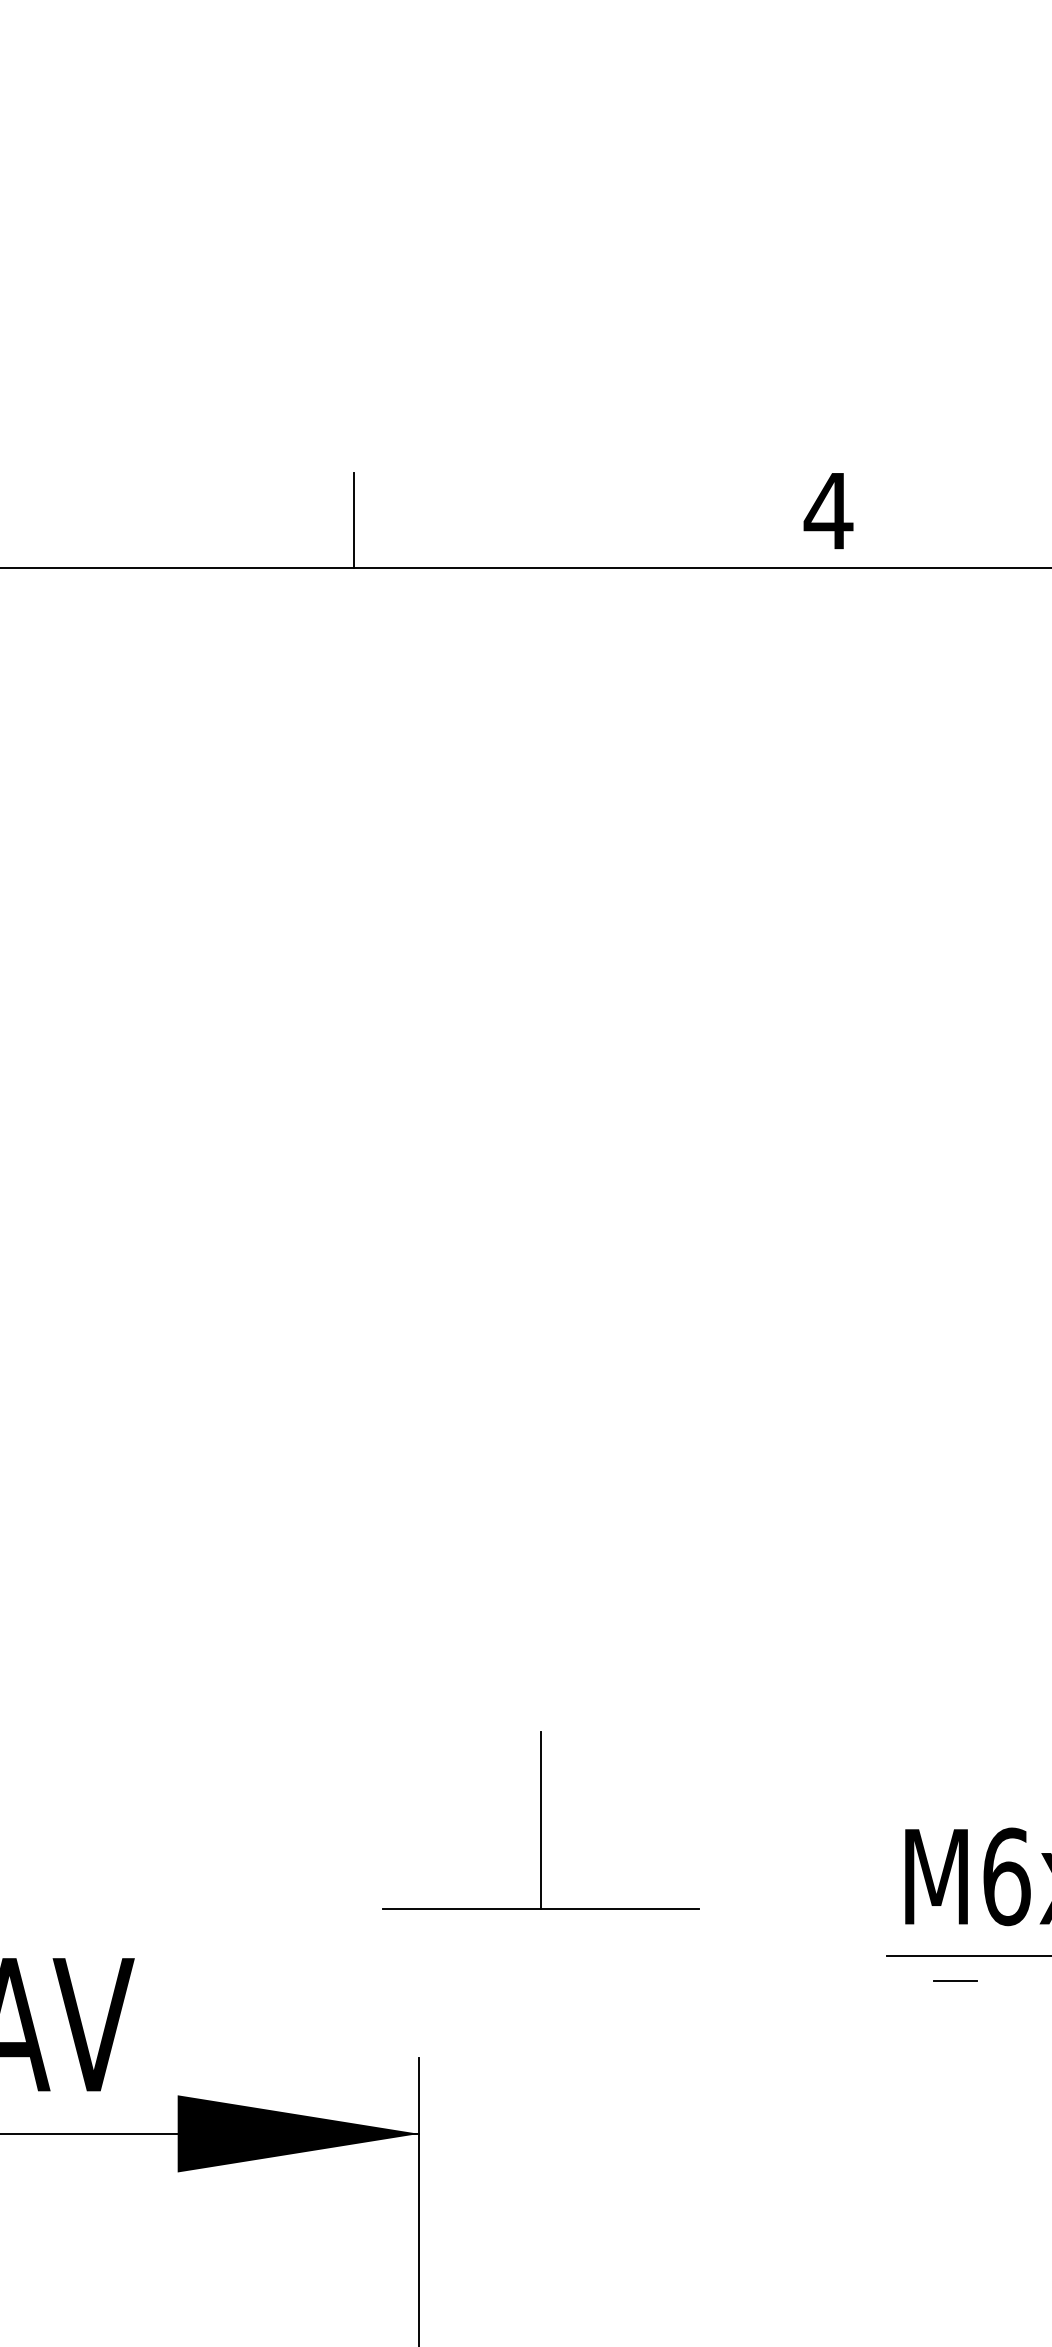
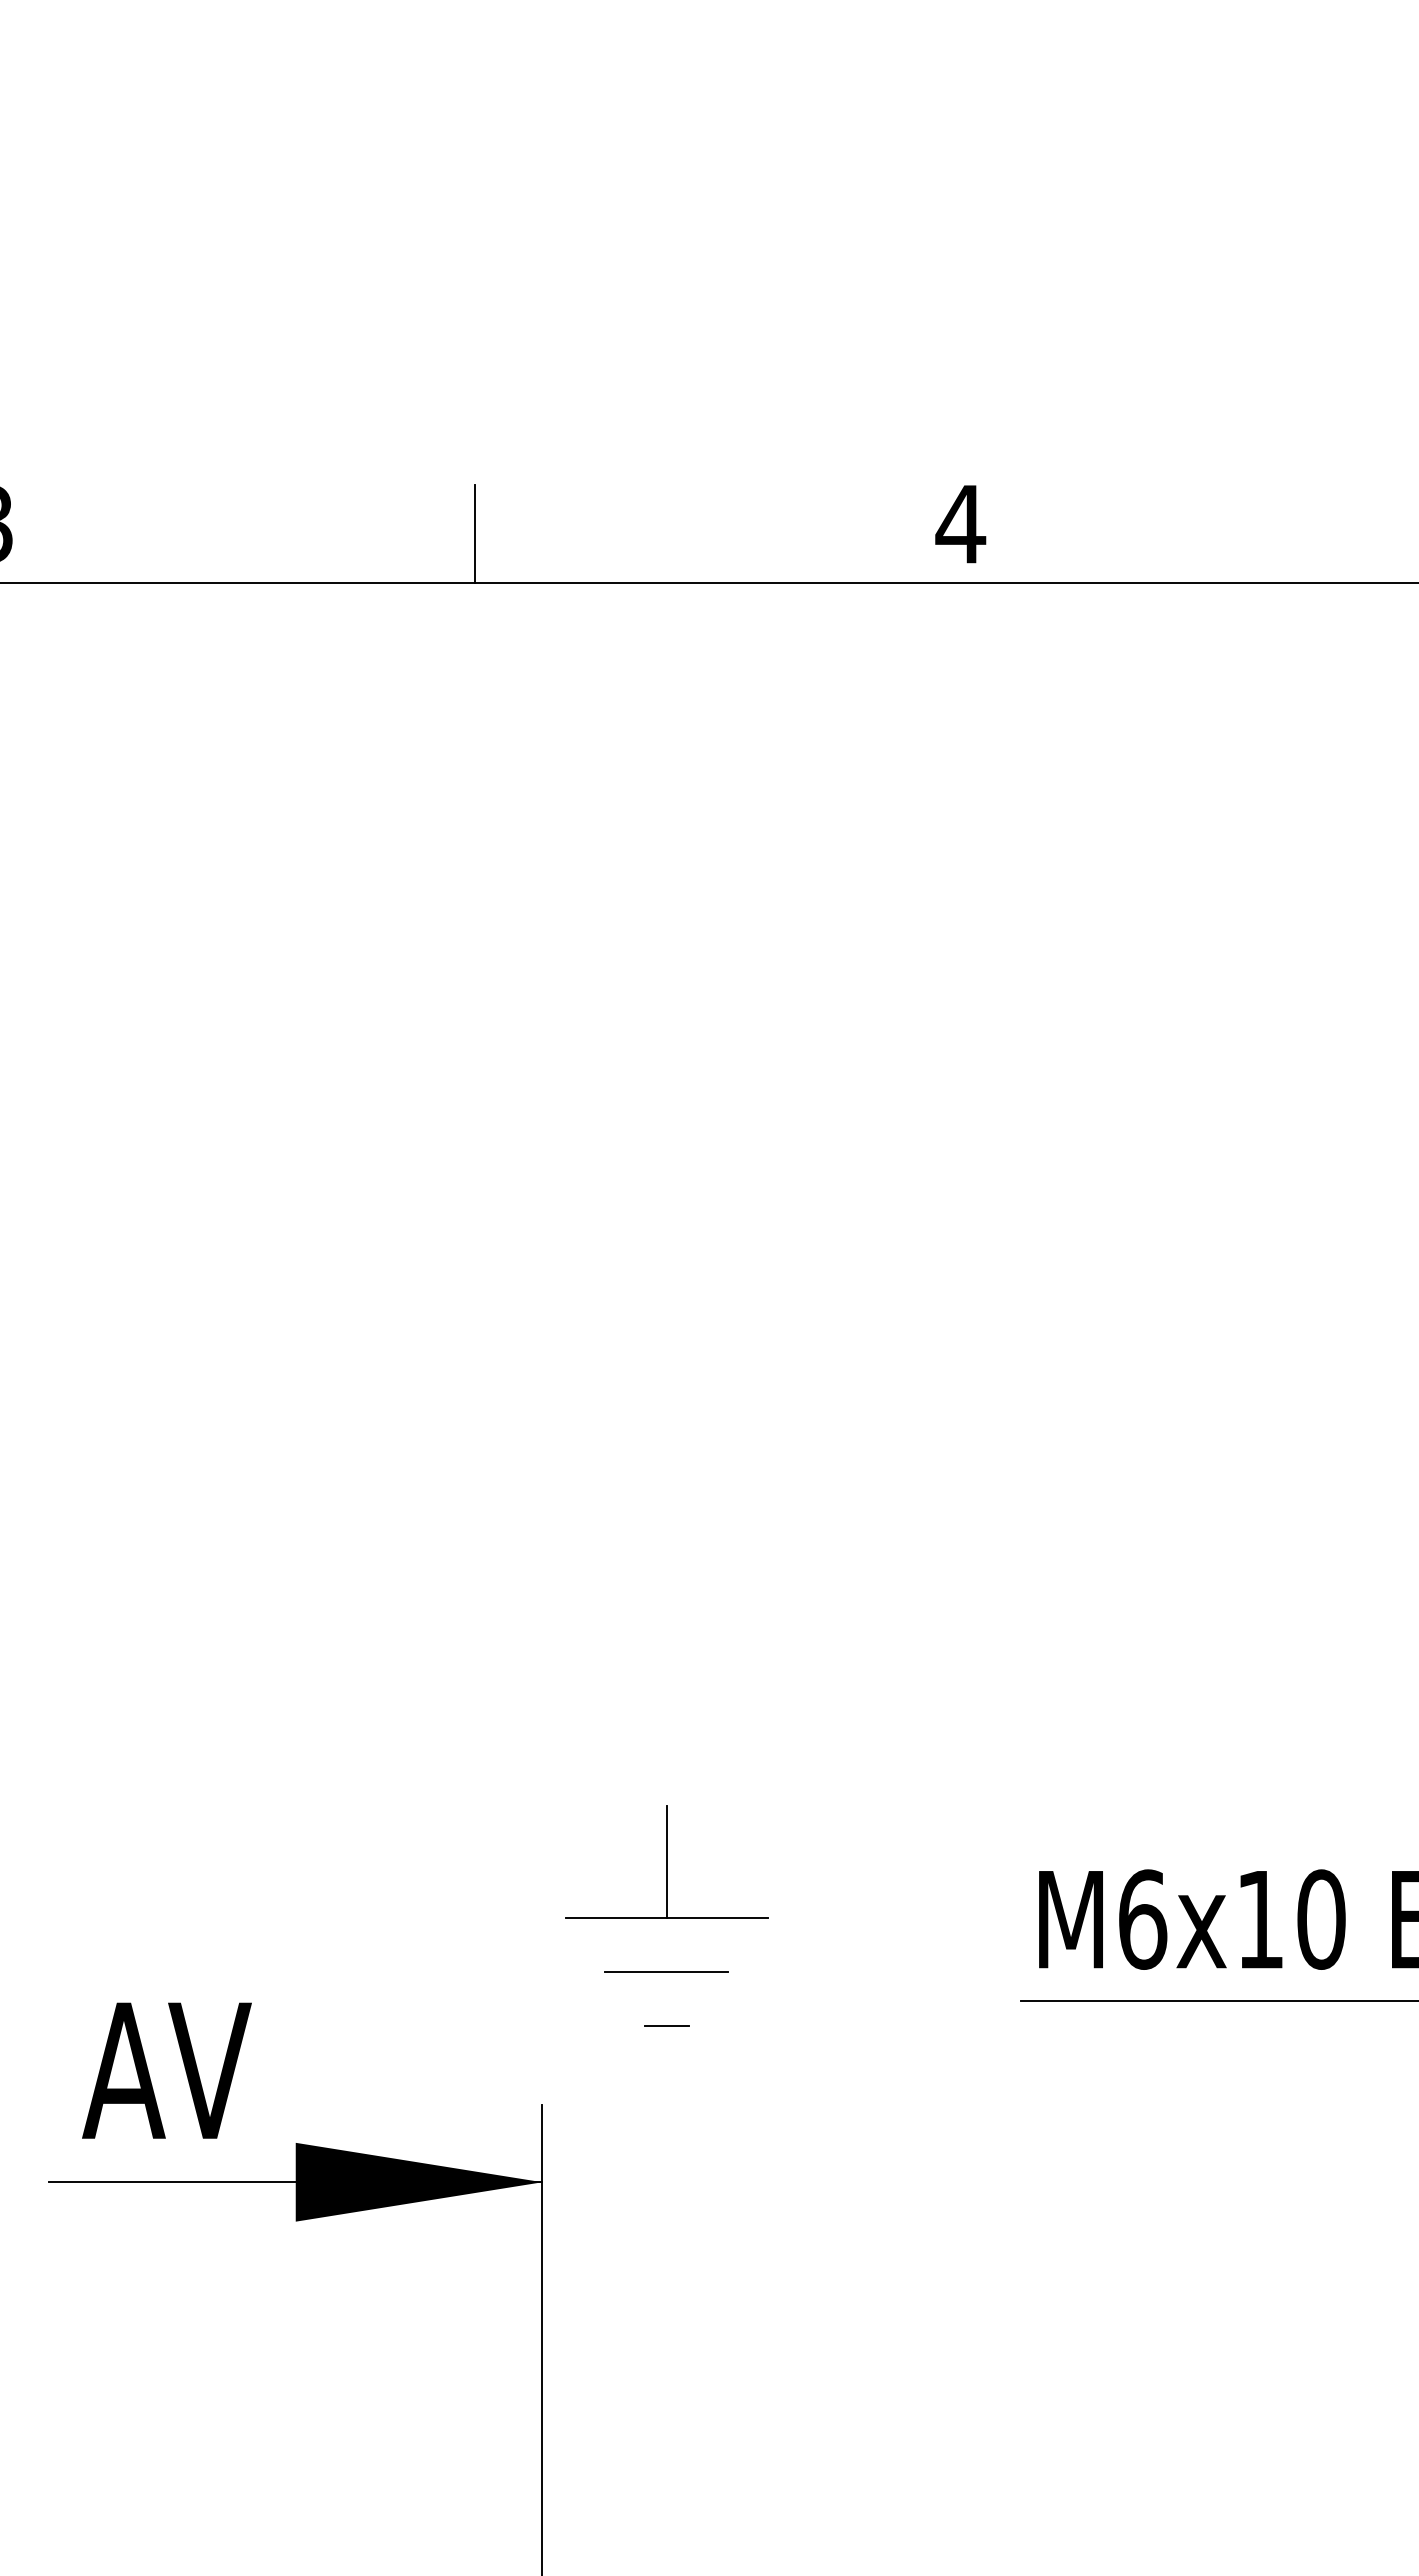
part: (540, 1819) -> (666, 1861), size x0.62
line: (540, 1928) -> (666, 1972), added
line: (955, 1980) -> (666, 2025), moved

